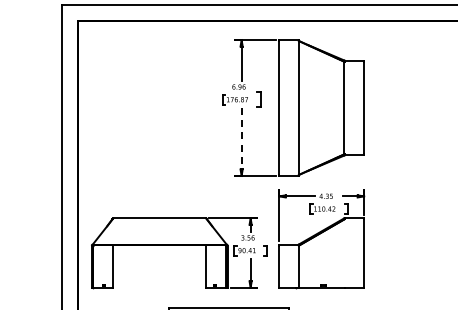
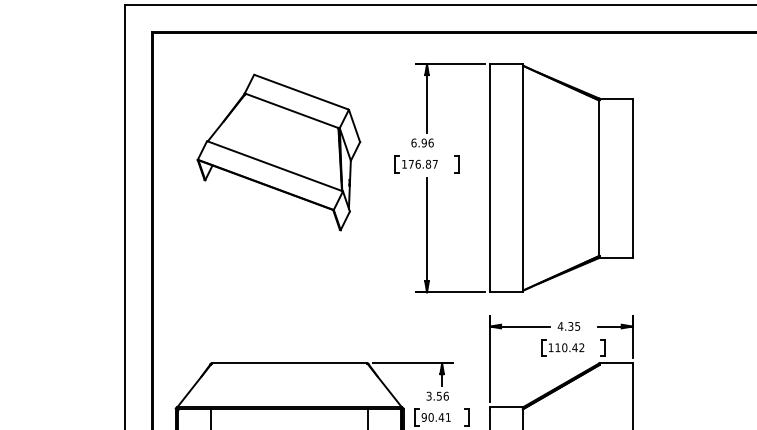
part: (152, 92) -> (277, 152), added
part: (259, 99) -> (457, 163), size x0.62
line: (241, 141) -> (426, 234), dashed -> solid

